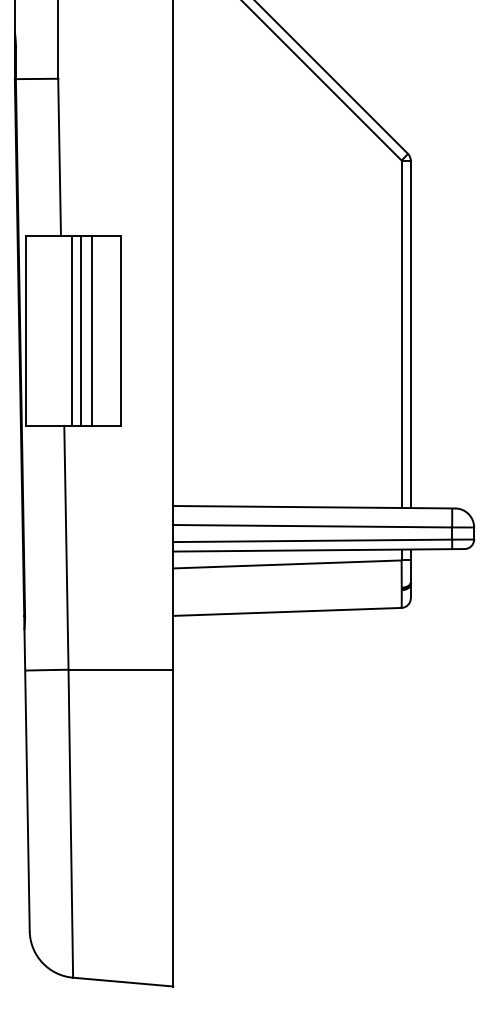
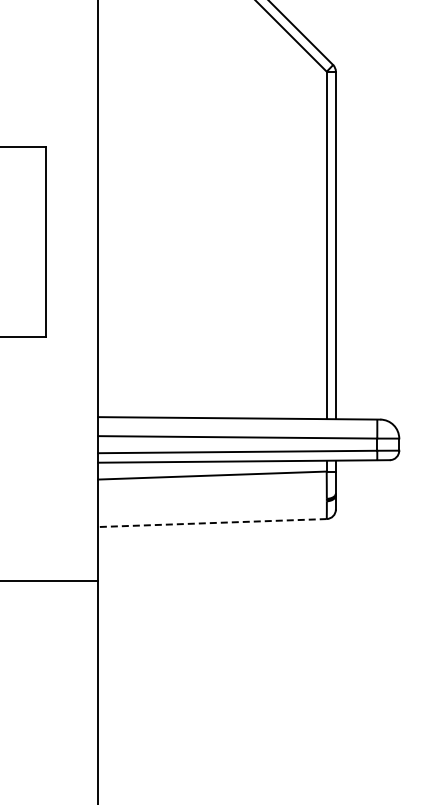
line: (81, 330) -> (6, 241), removed
line: (92, 330) -> (17, 241), removed
line: (286, 611) -> (211, 522), solid -> dashed

